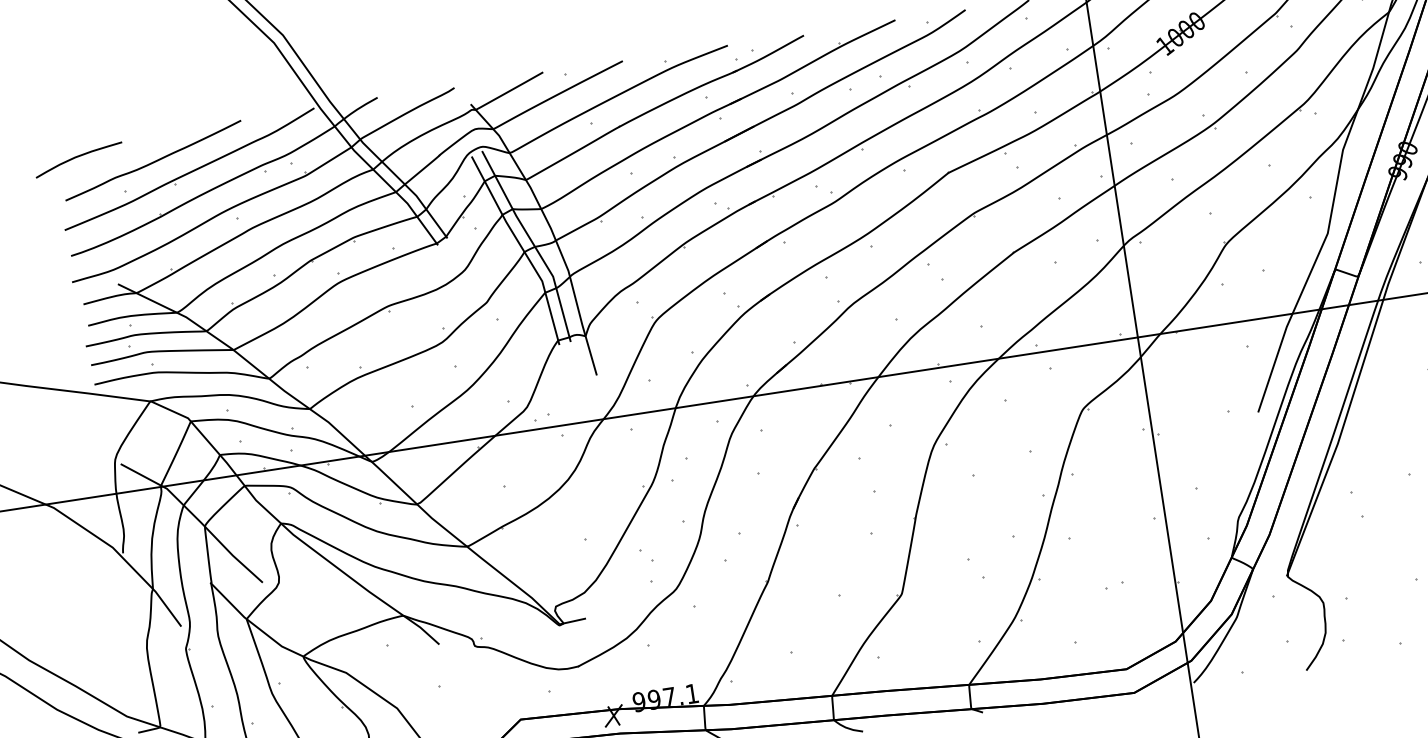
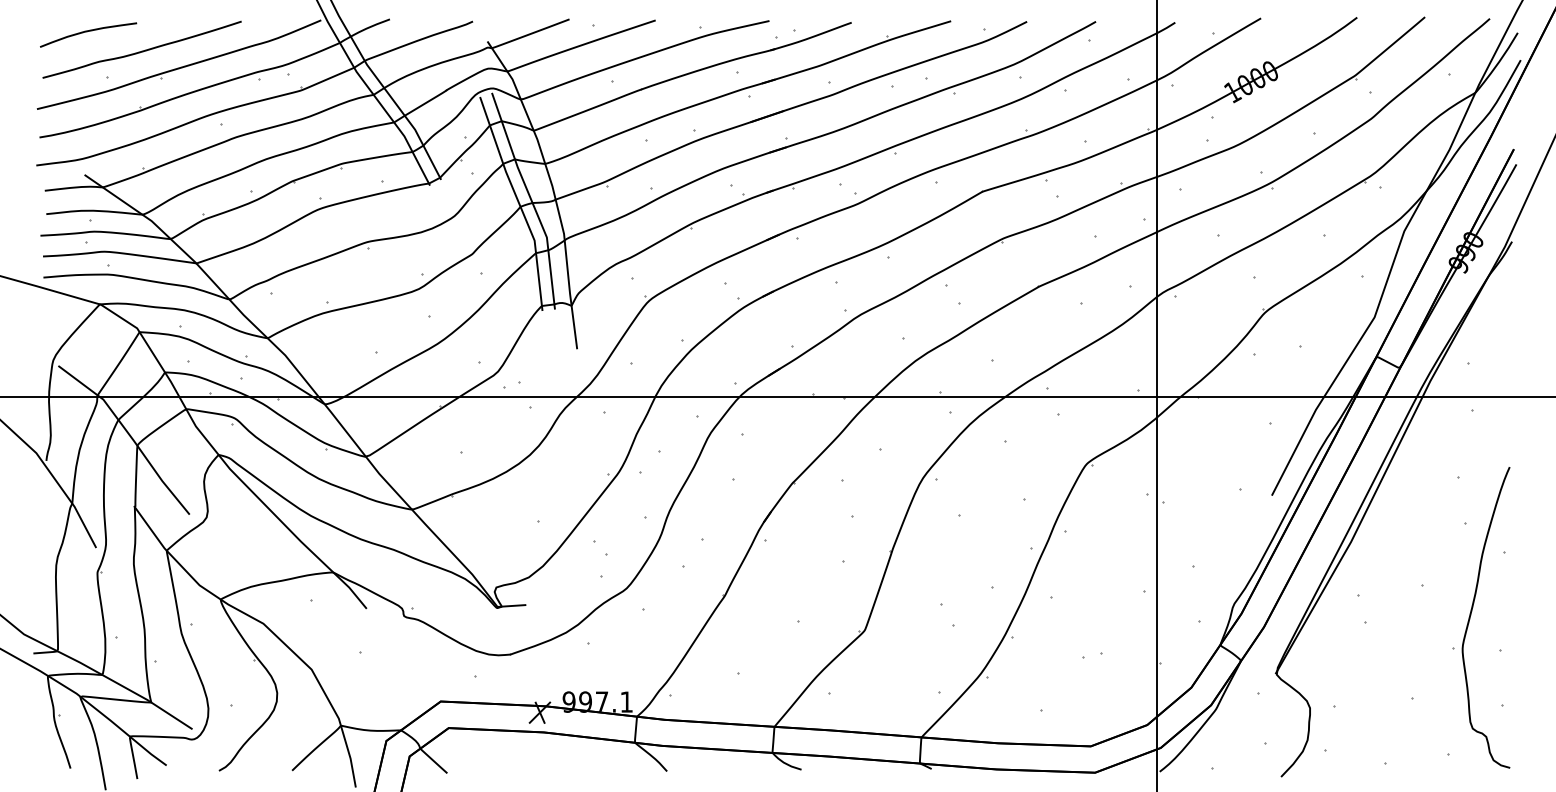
curve: (77, 157) -> (87, 32), moved

